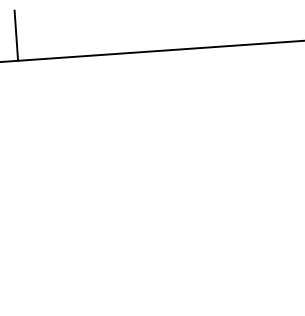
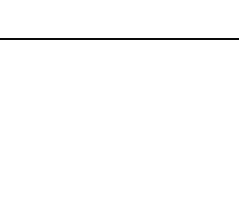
line: (15, 34) -> (46, 22), removed

